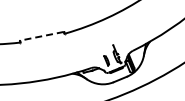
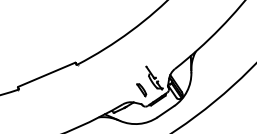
line: (41, 36) -> (46, 75), dashed -> solid

